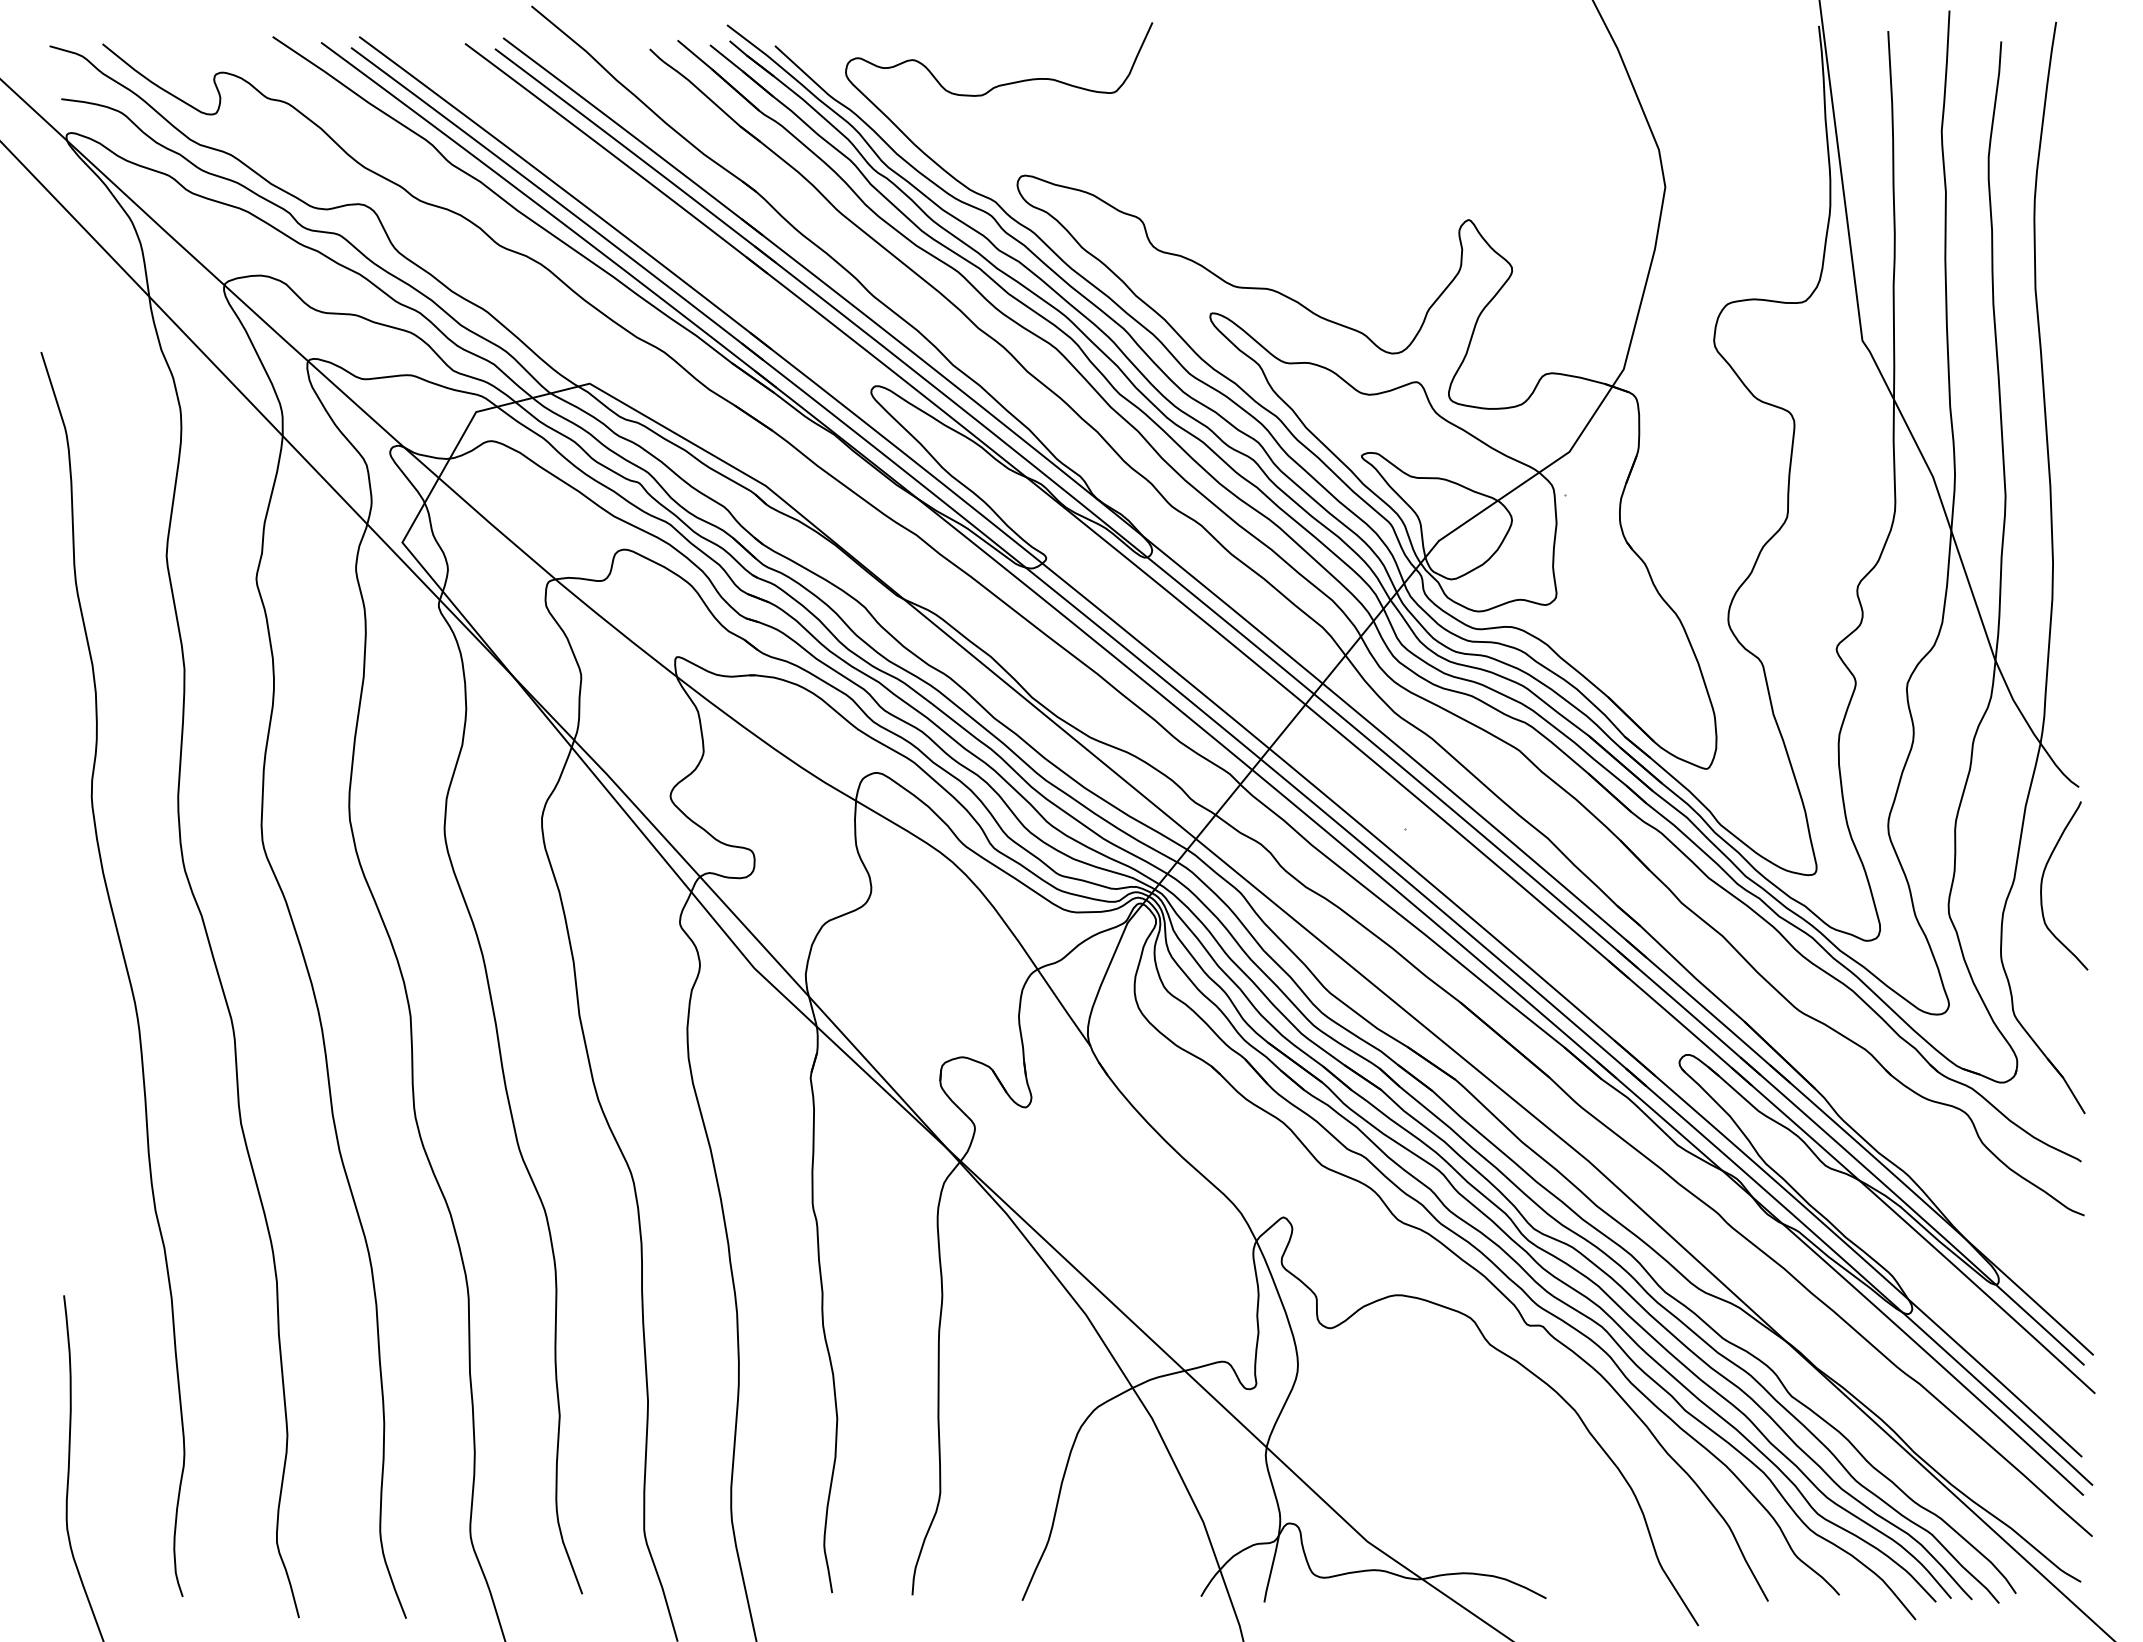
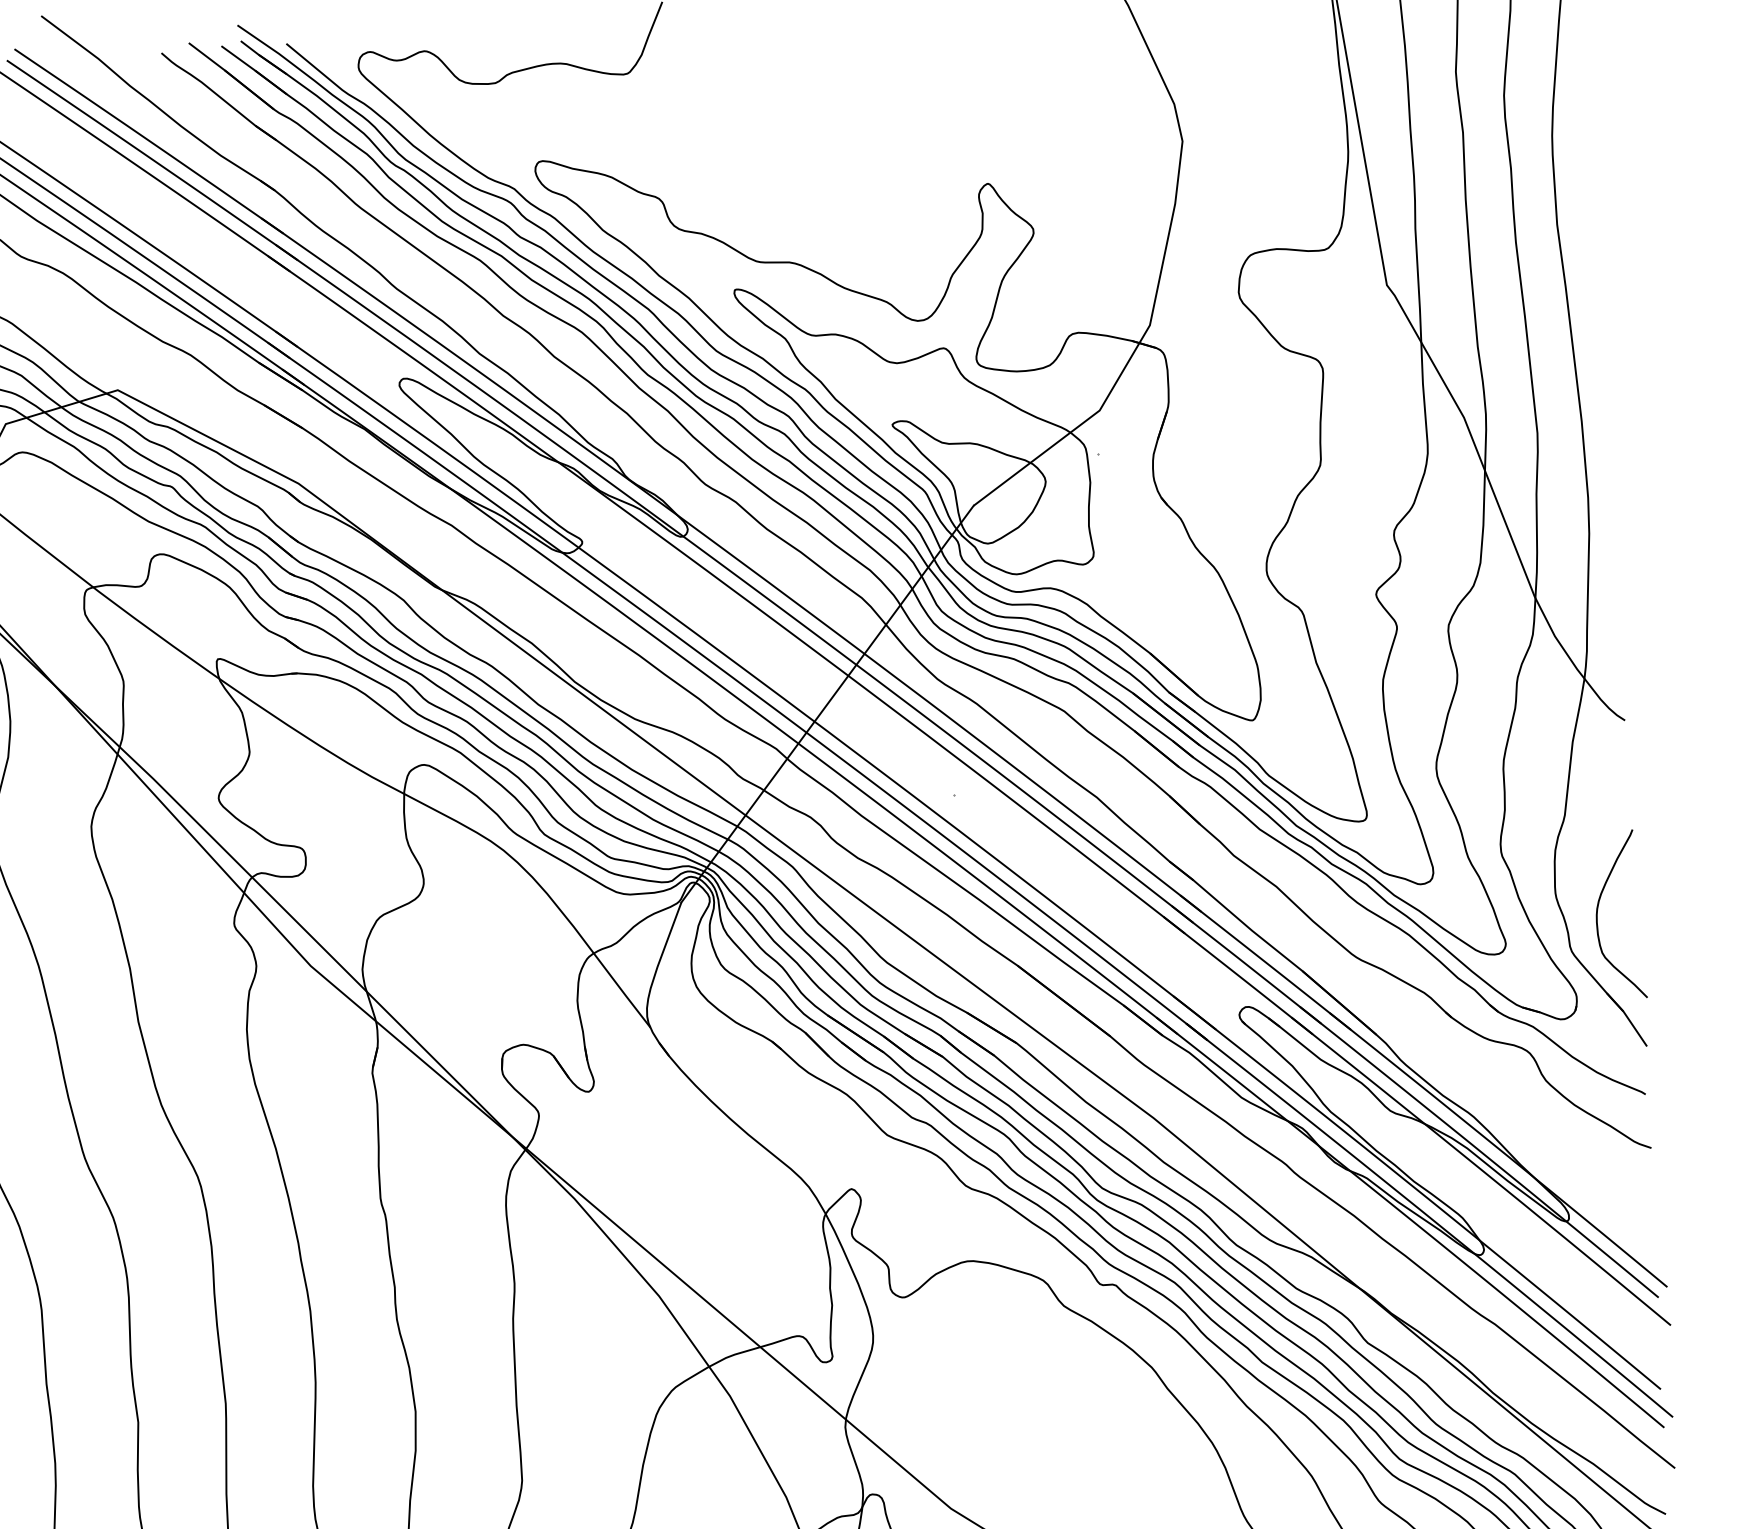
curve: (2042, 885) -> (1598, 915), moved

